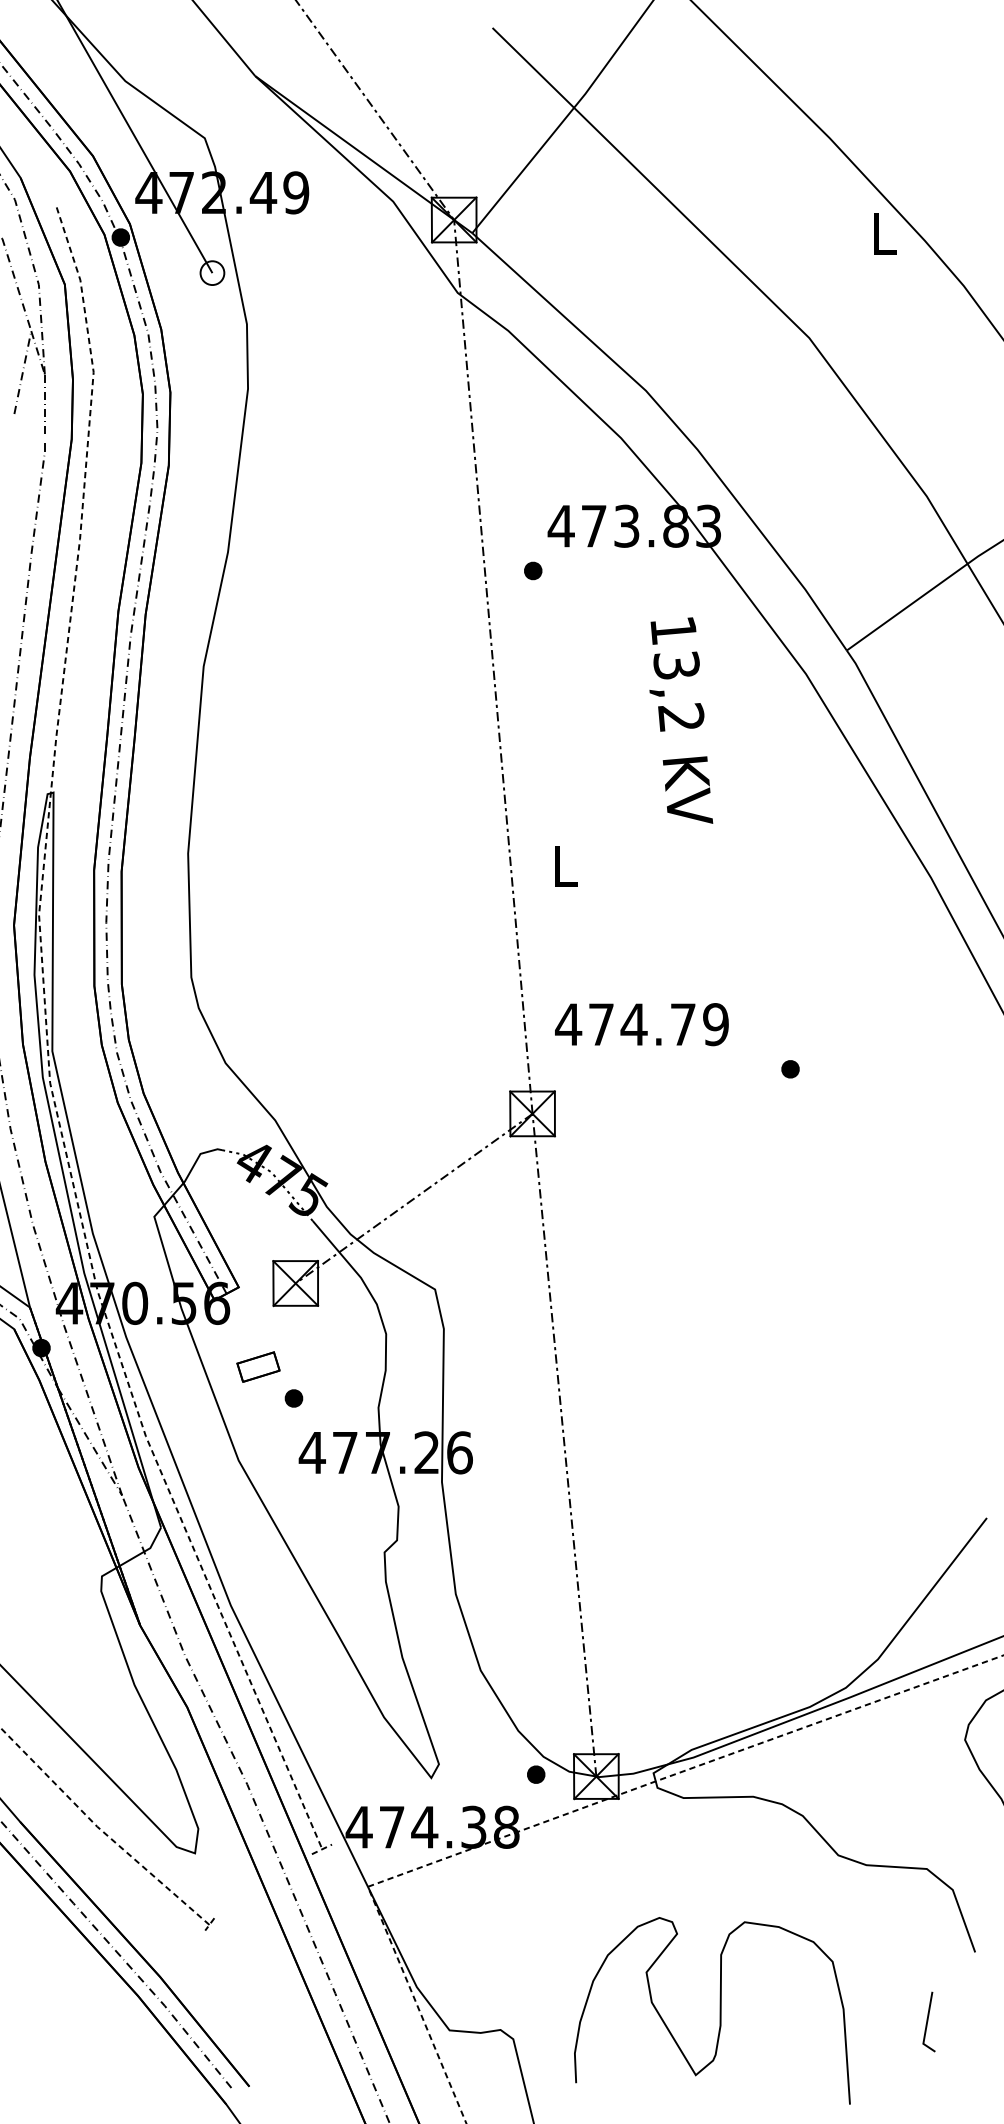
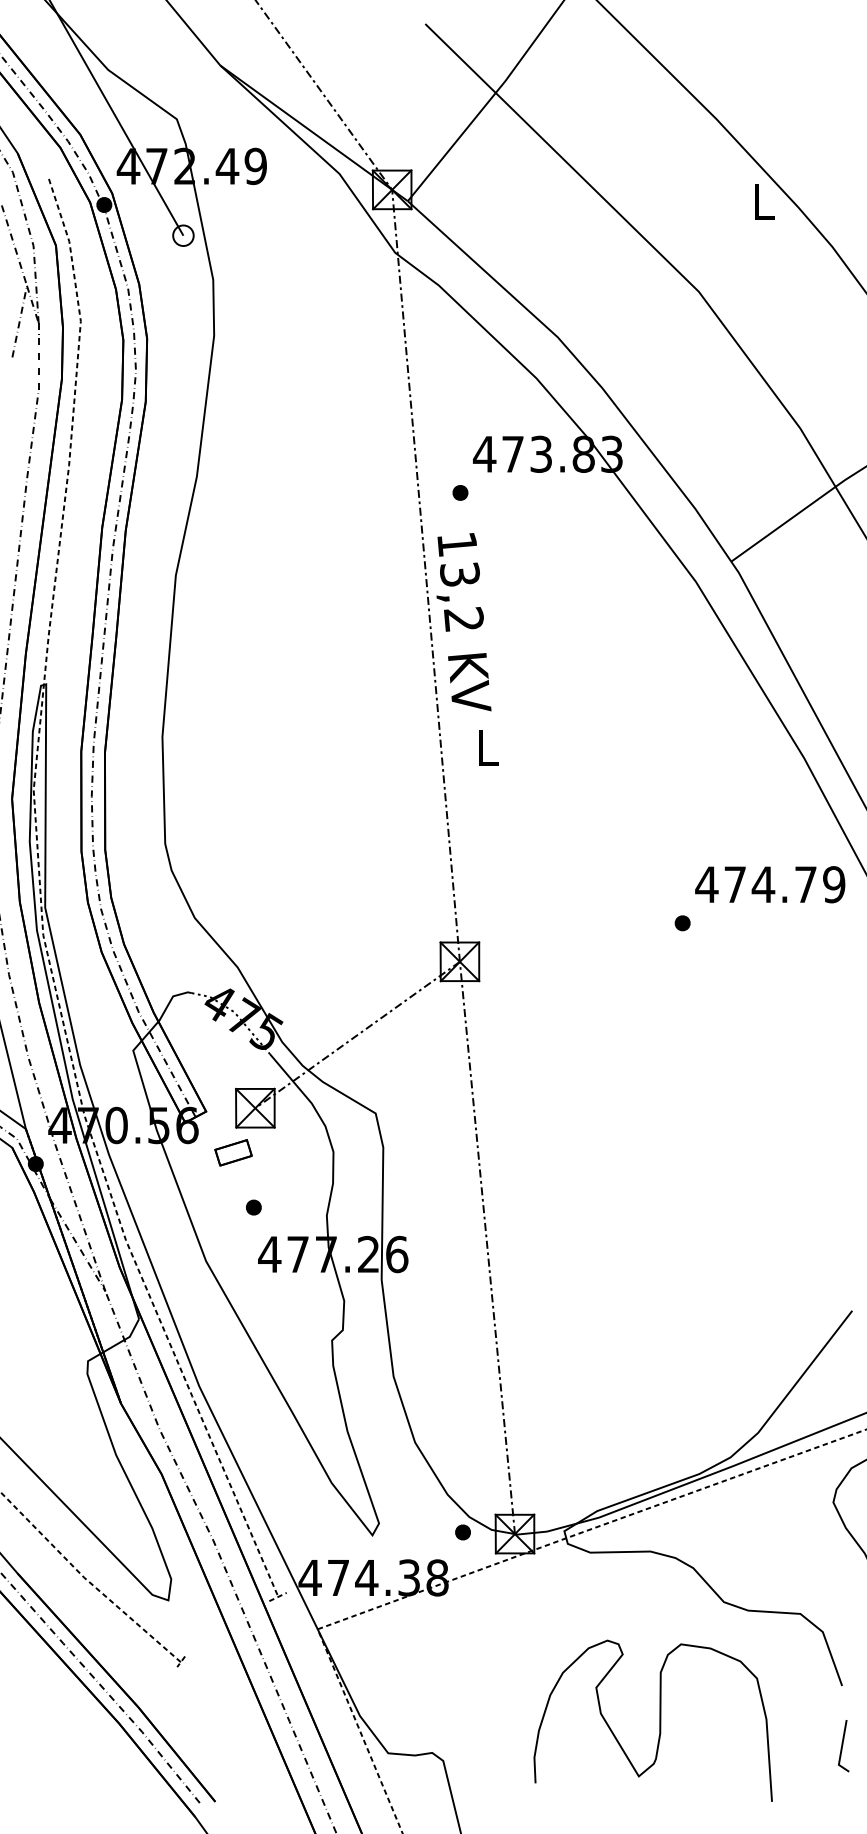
text: (681, 720) -> (464, 622), moved
text: (641, 1024) -> (769, 884), moved
part: (258, 1366) -> (233, 1152), moved
curve: (719, 2010) -> (659, 1720), moved
line: (928, 2021) -> (843, 1745), moved

